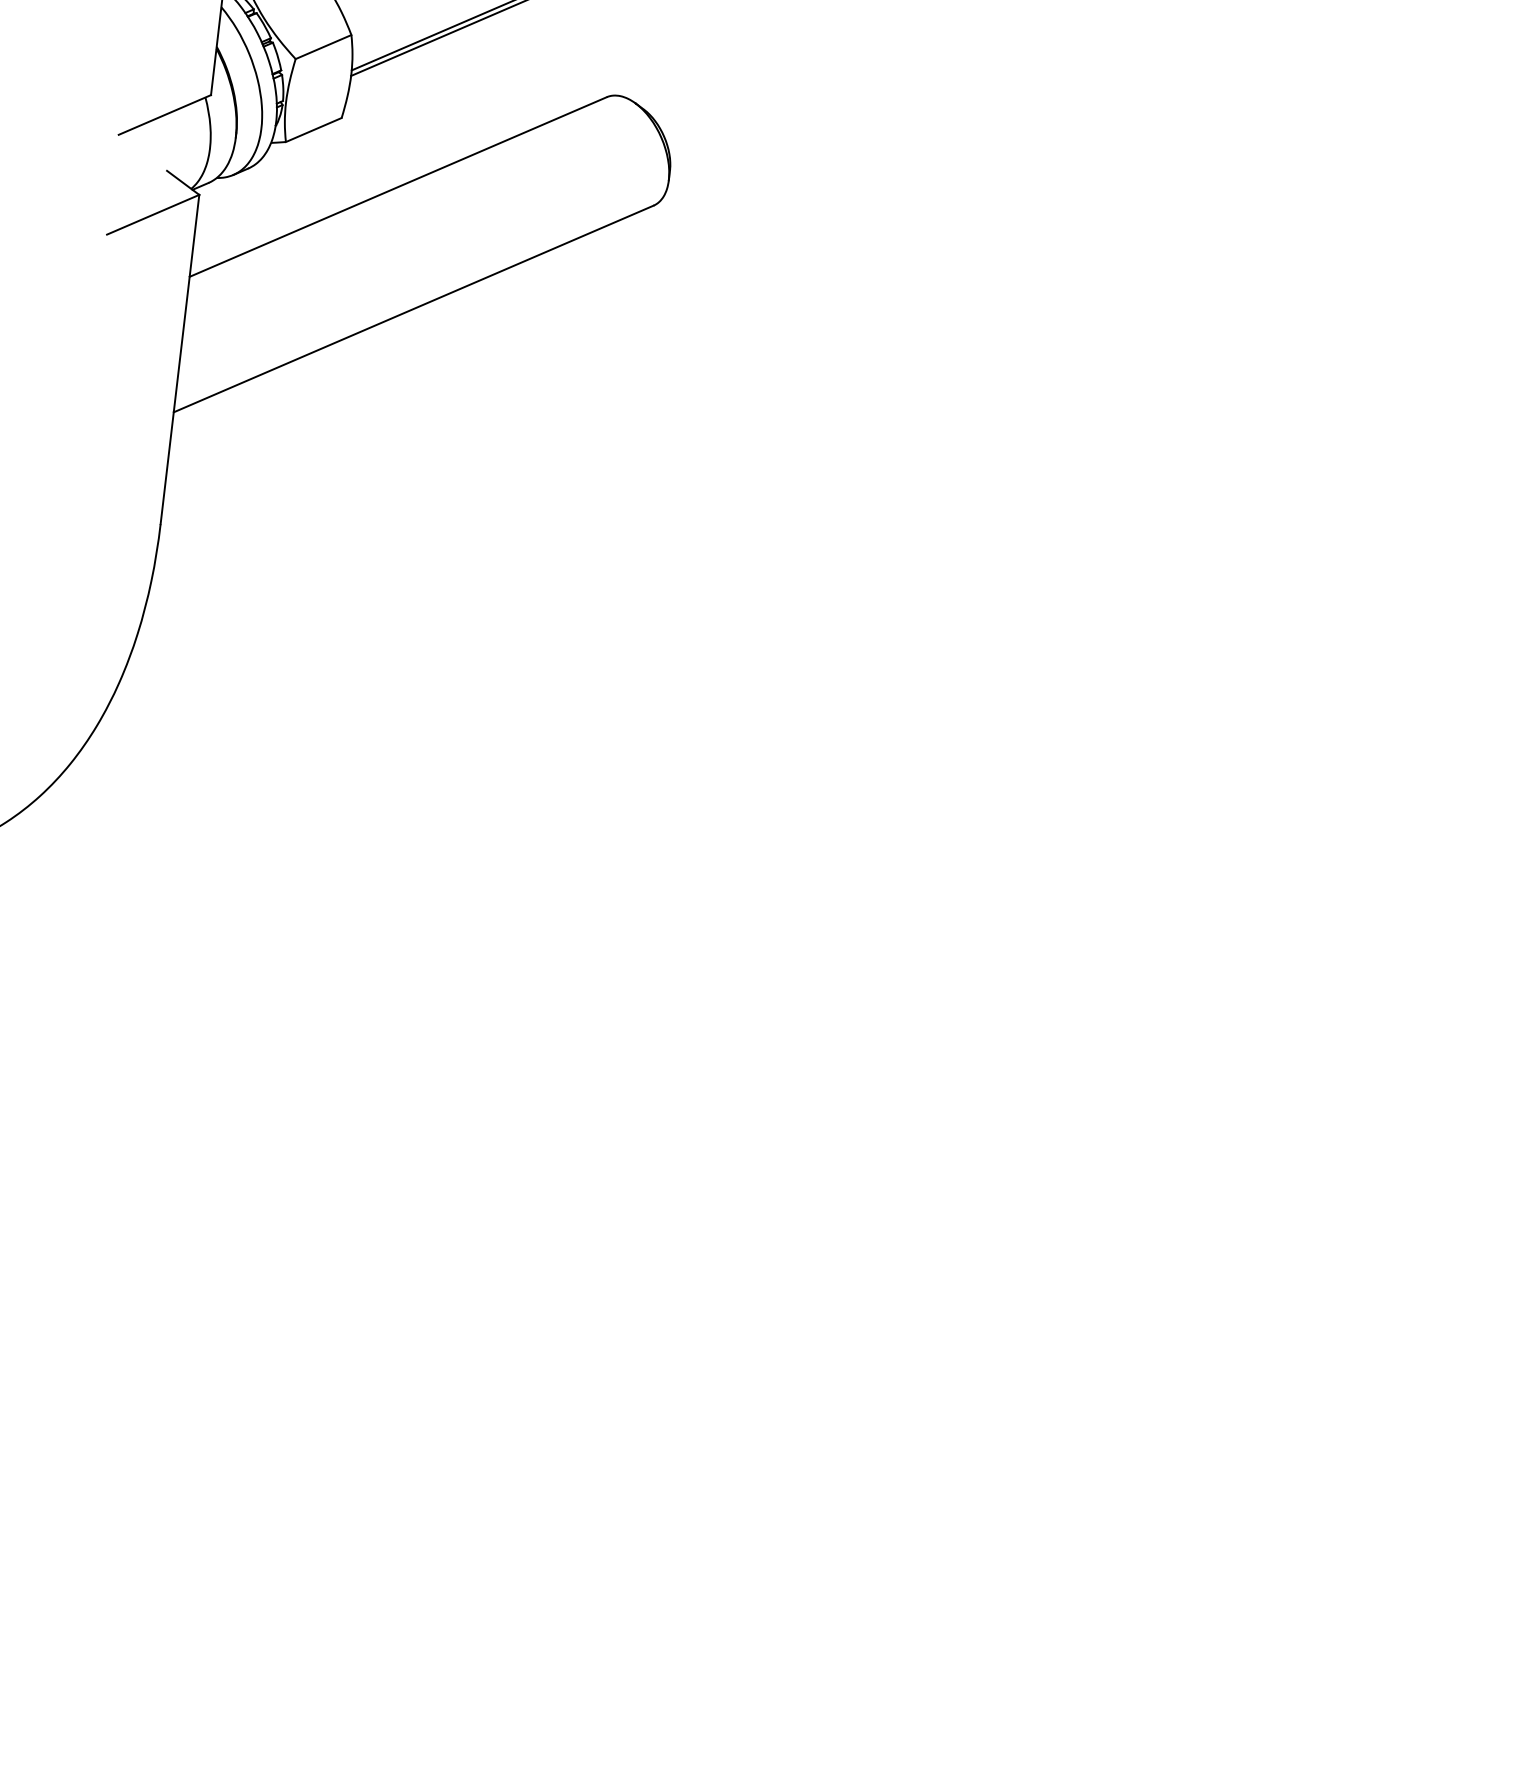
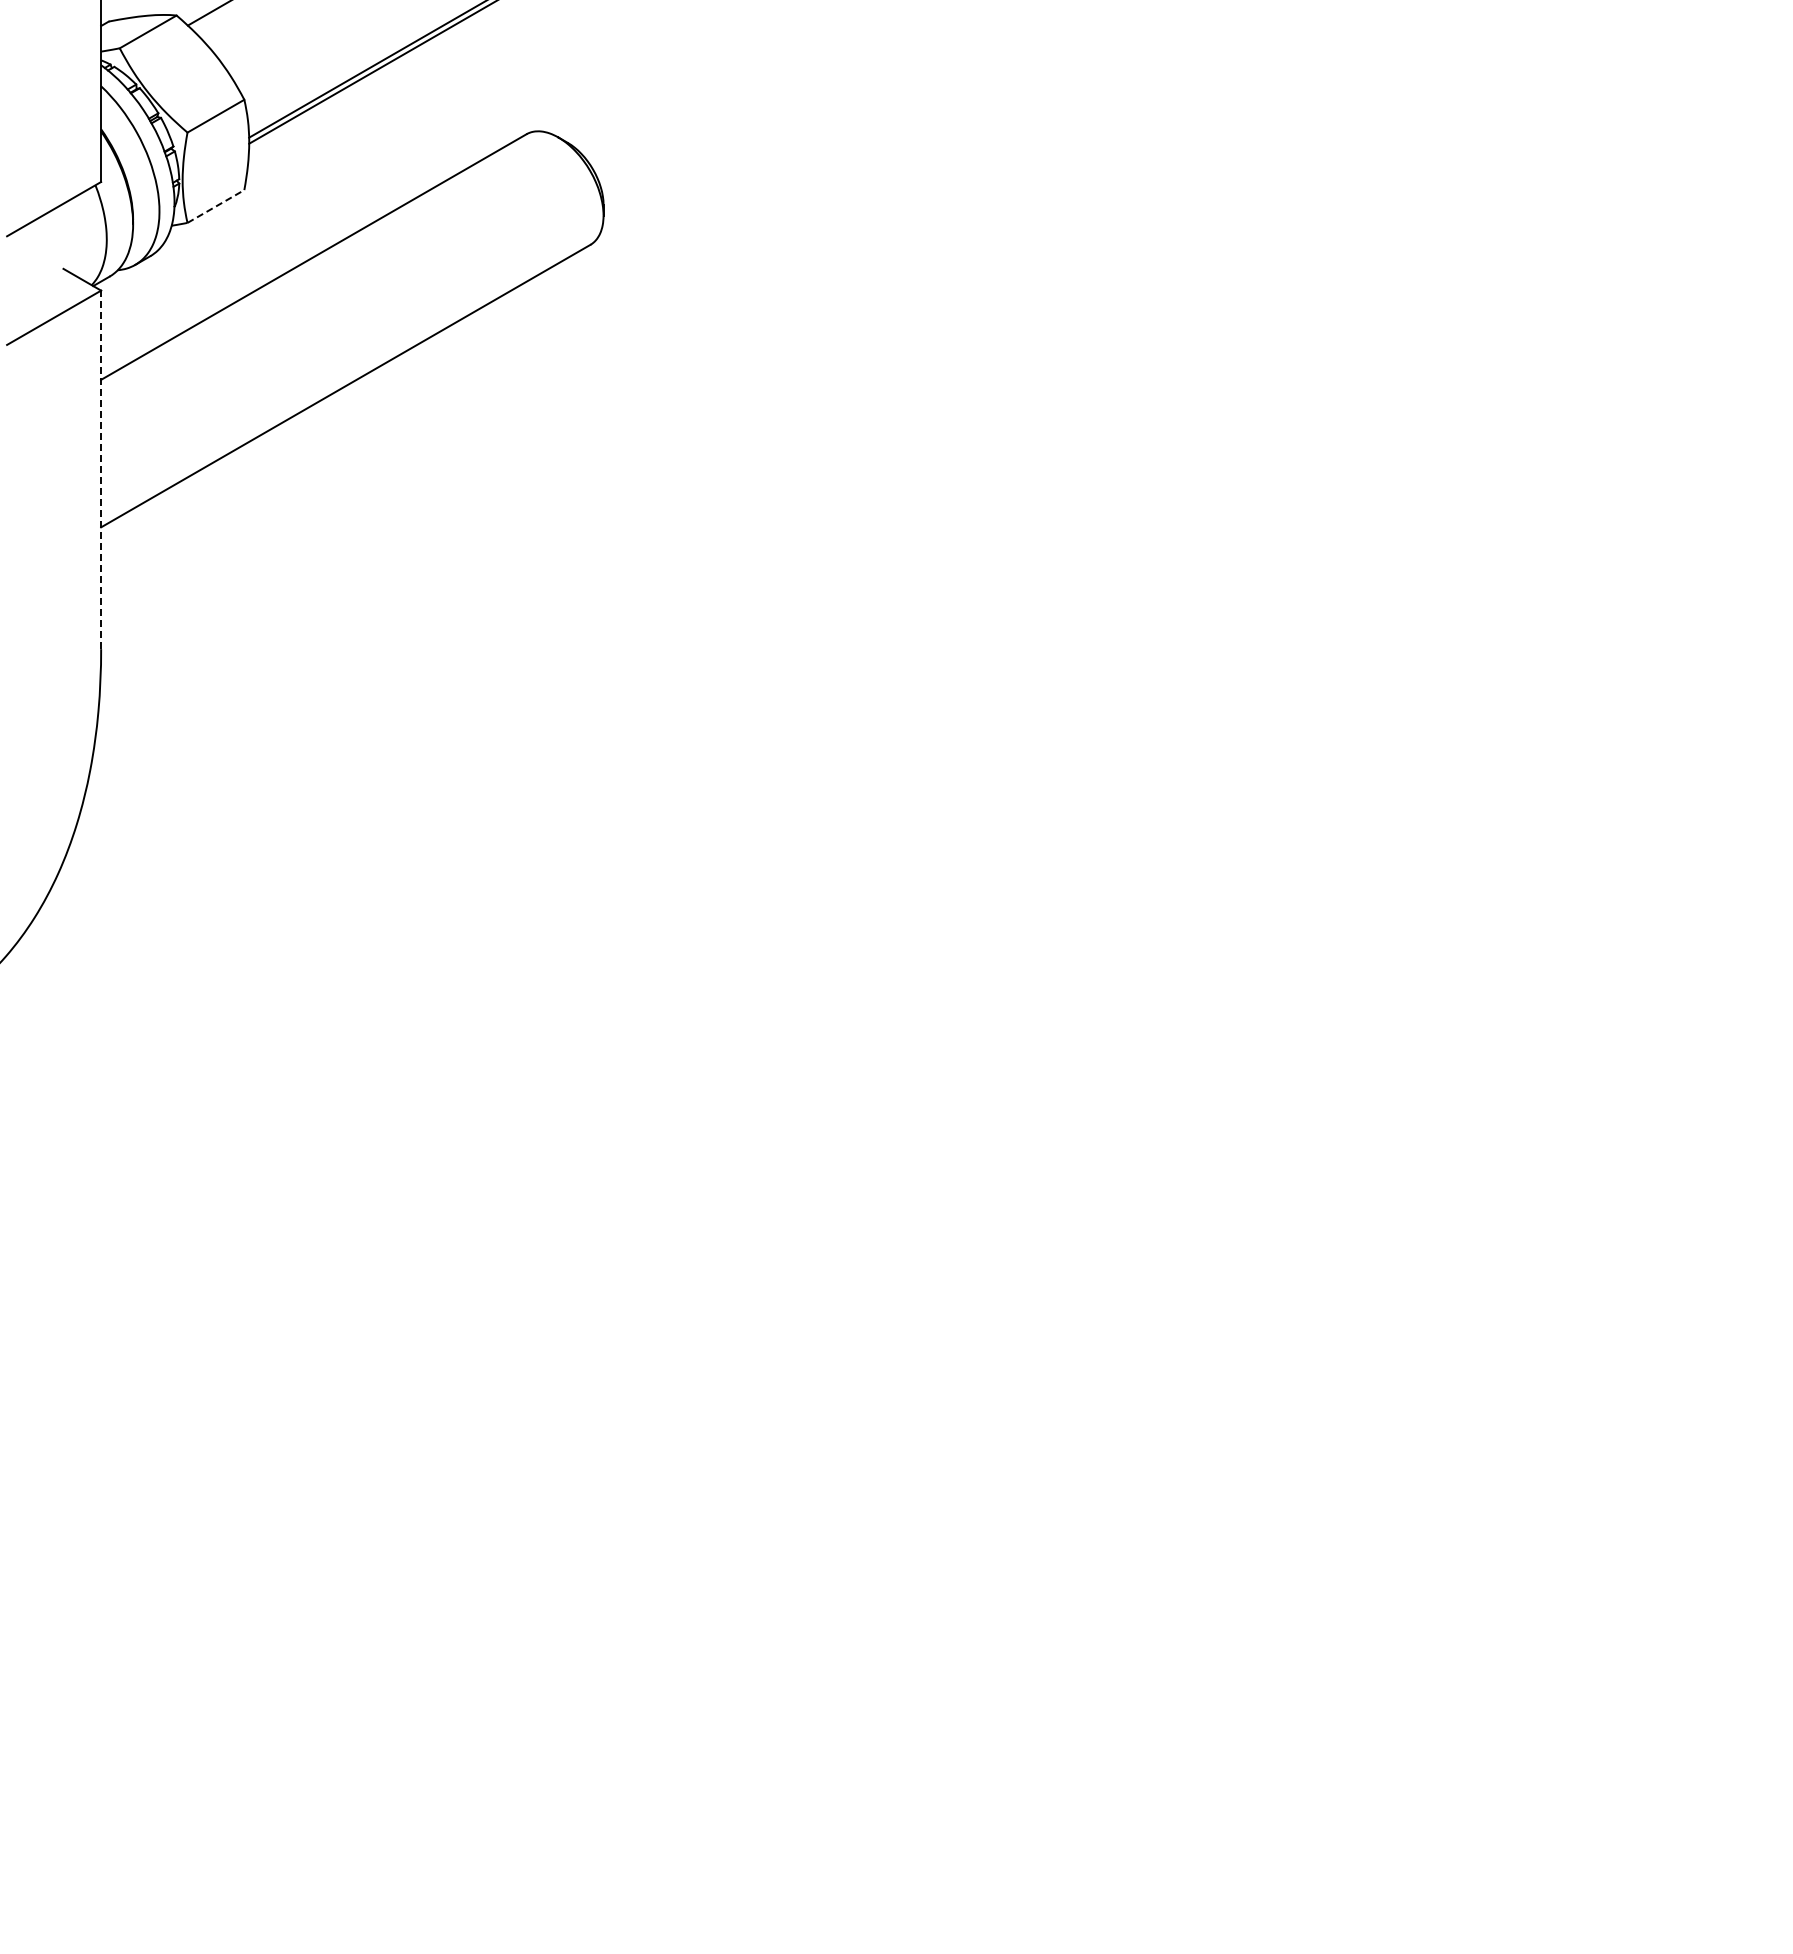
line: (313, 129) -> (215, 206), solid -> dashed
line: (180, 359) -> (101, 469), solid -> dashed

